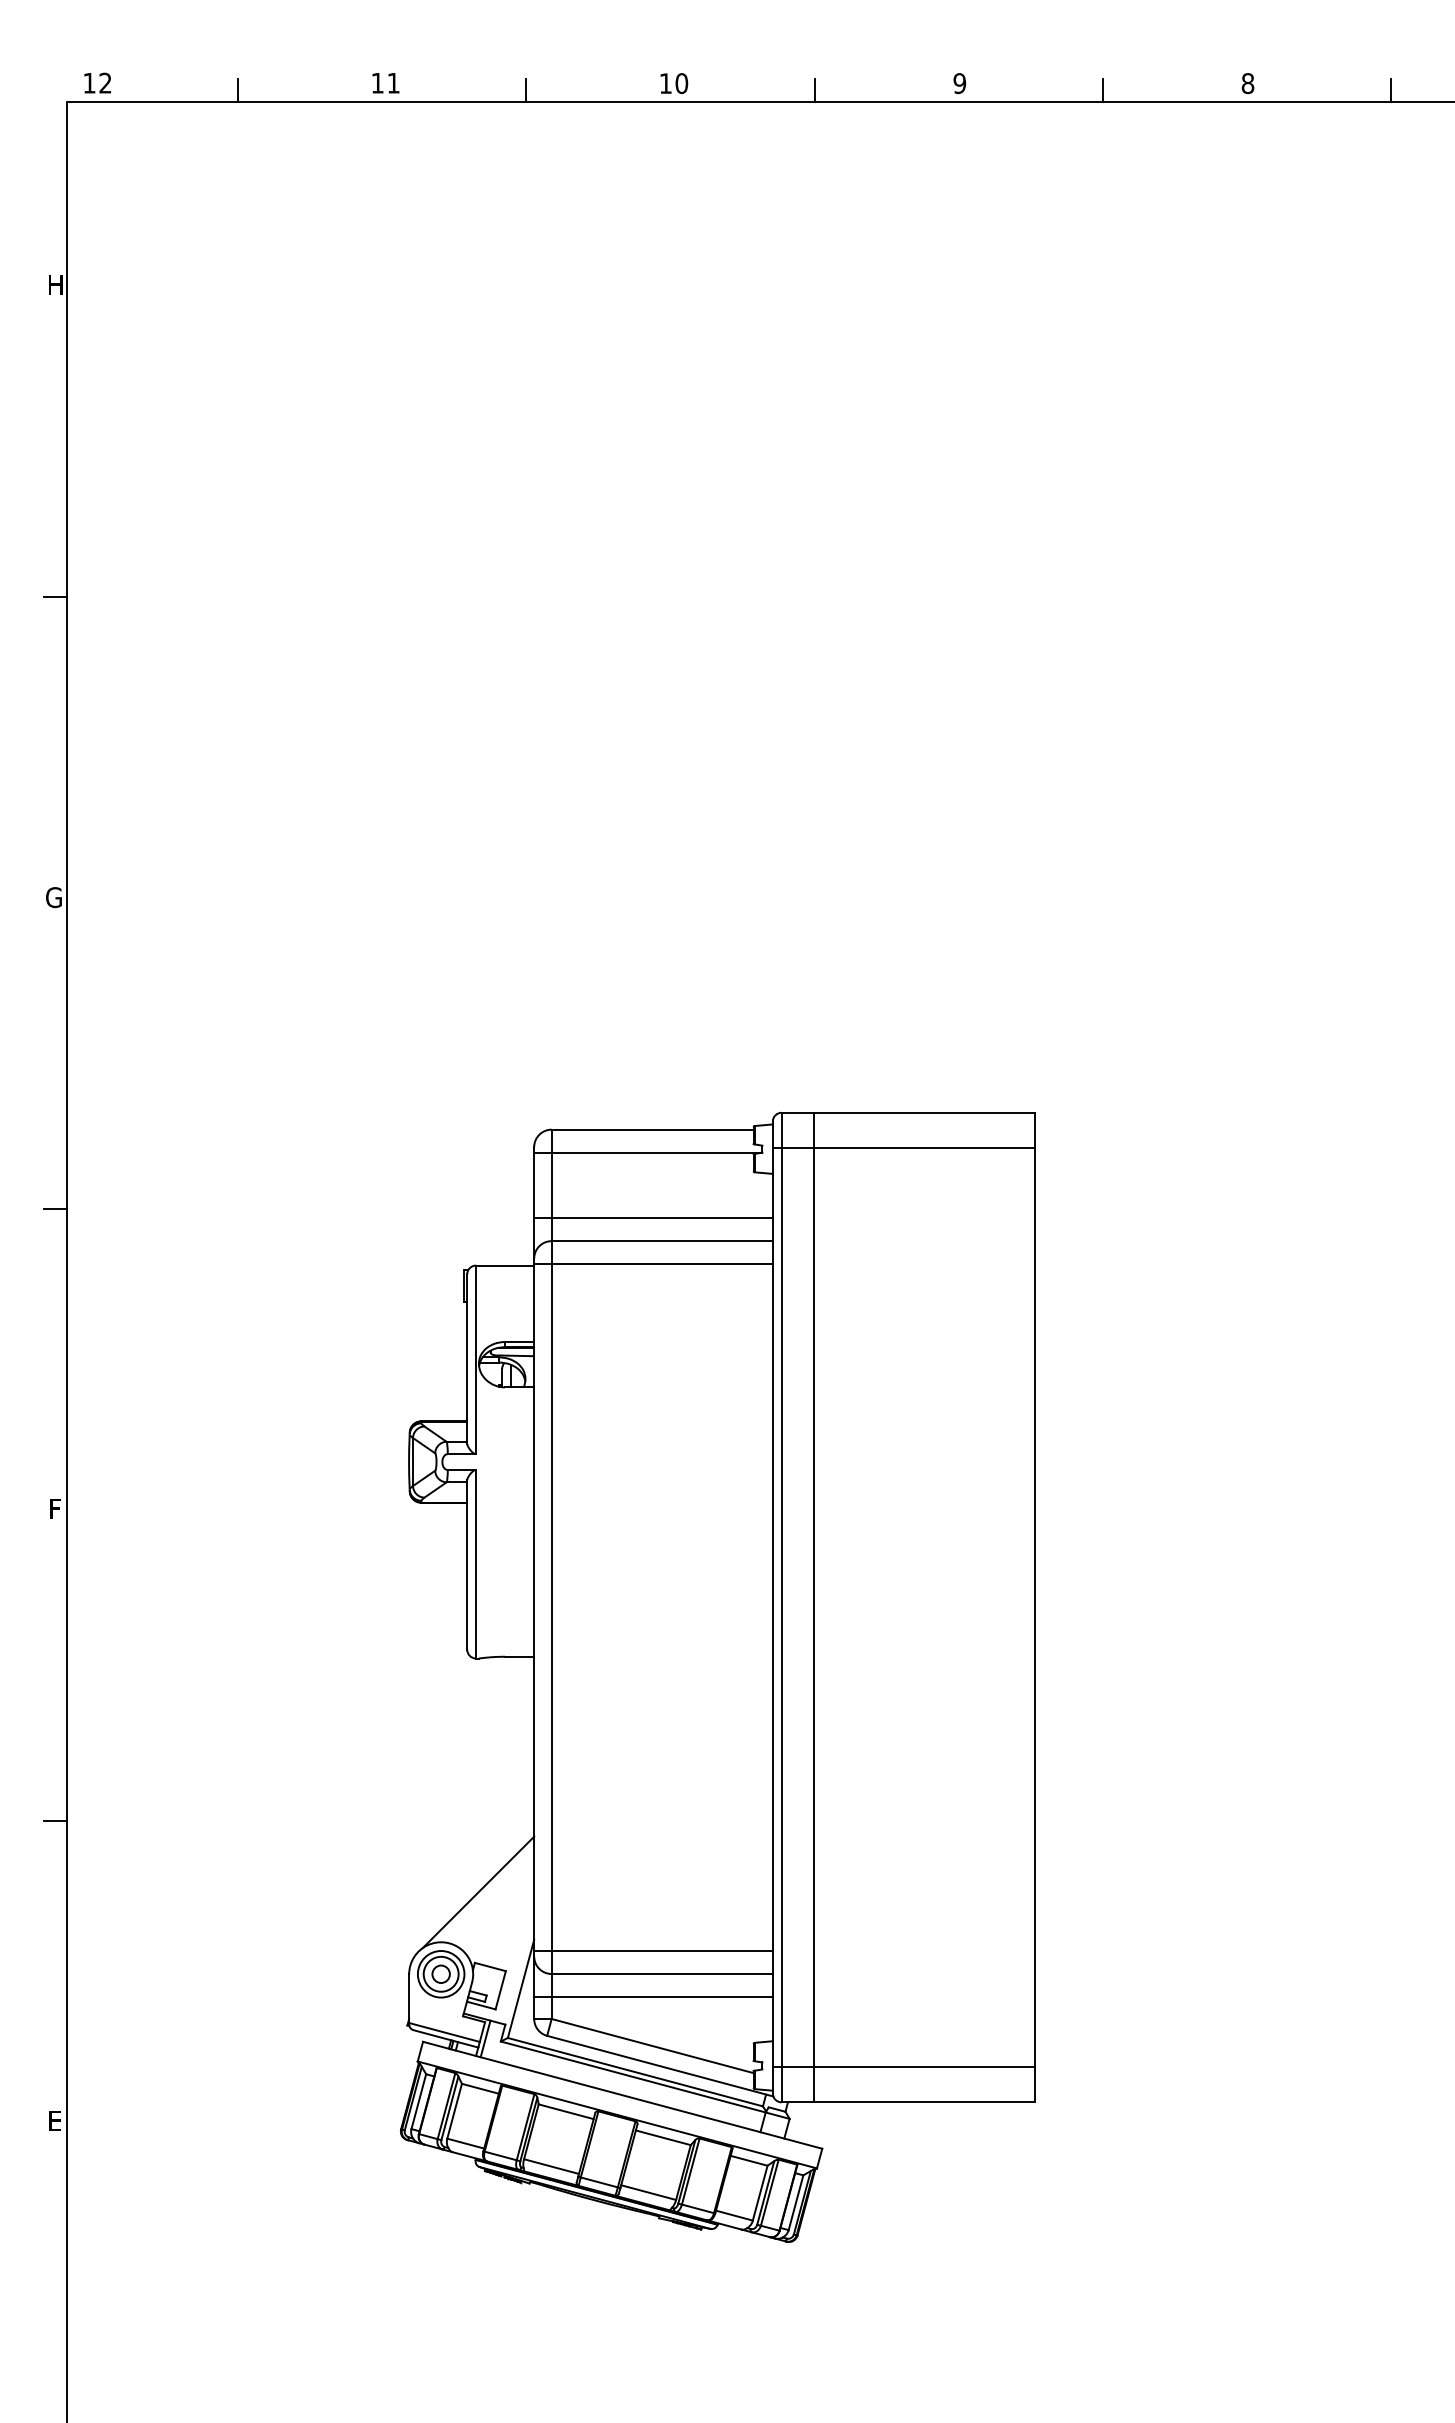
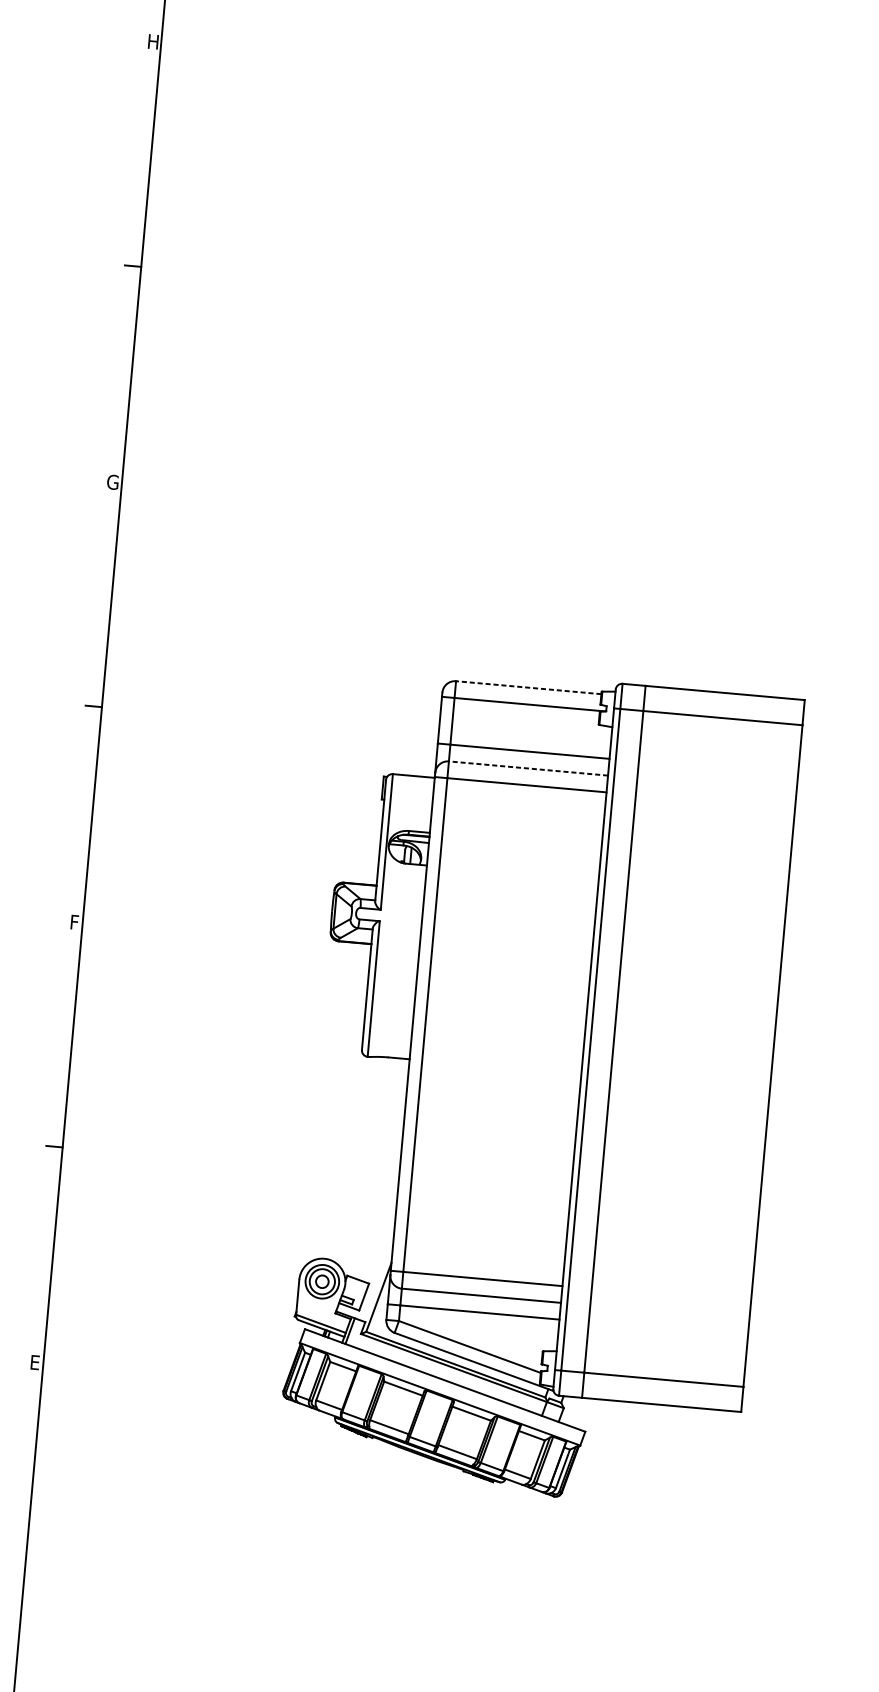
line: (652, 1129) -> (528, 687), solid -> dashed
line: (662, 1241) -> (528, 768), solid -> dashed
line: (478, 1892) -> (354, 1225), removed

